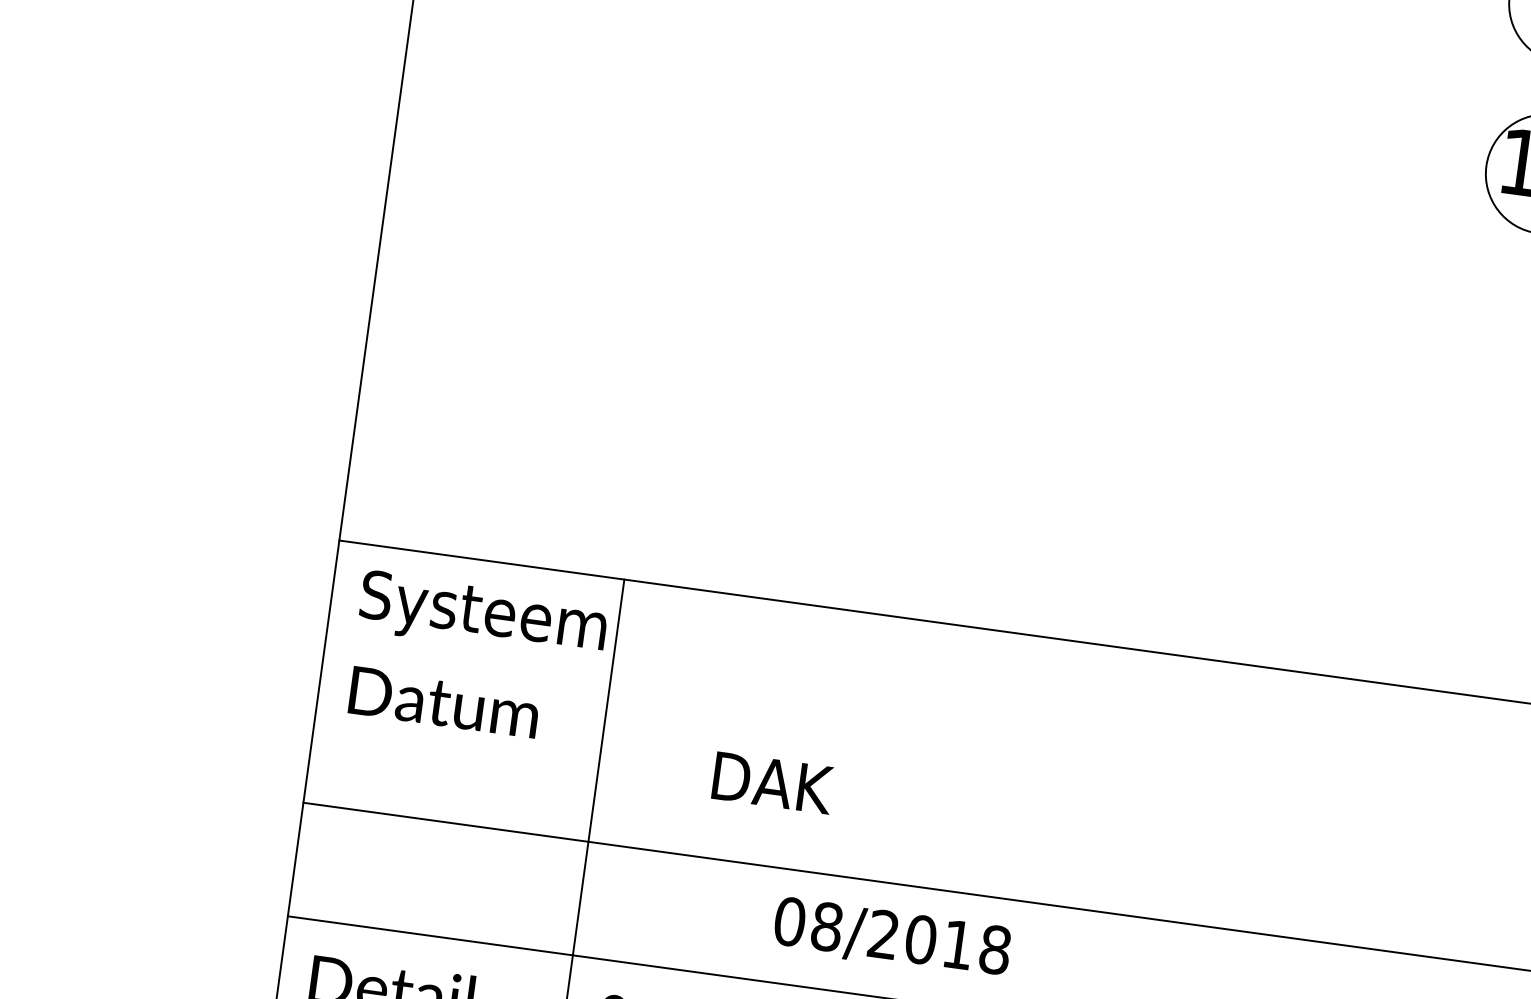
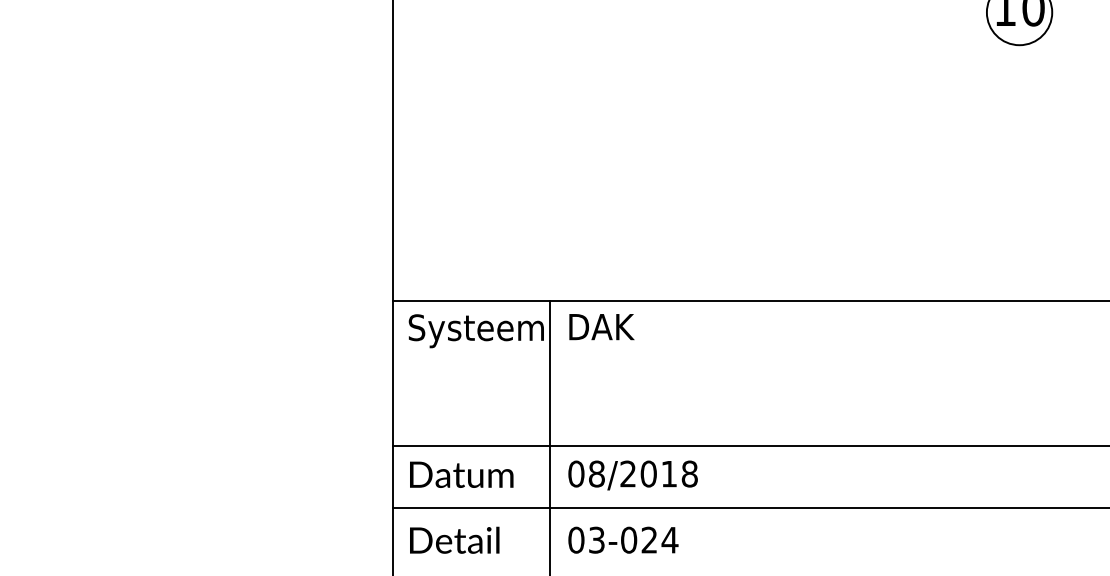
text: (444, 701) -> (461, 474), moved
text: (772, 783) -> (601, 327), moved
text: (891, 938) -> (632, 475), moved

